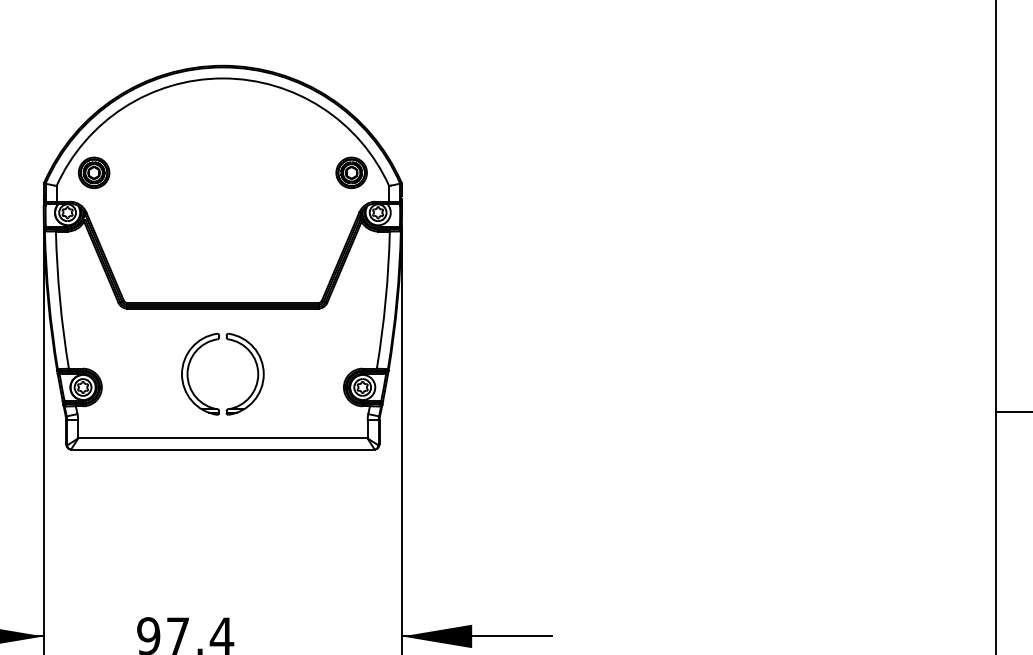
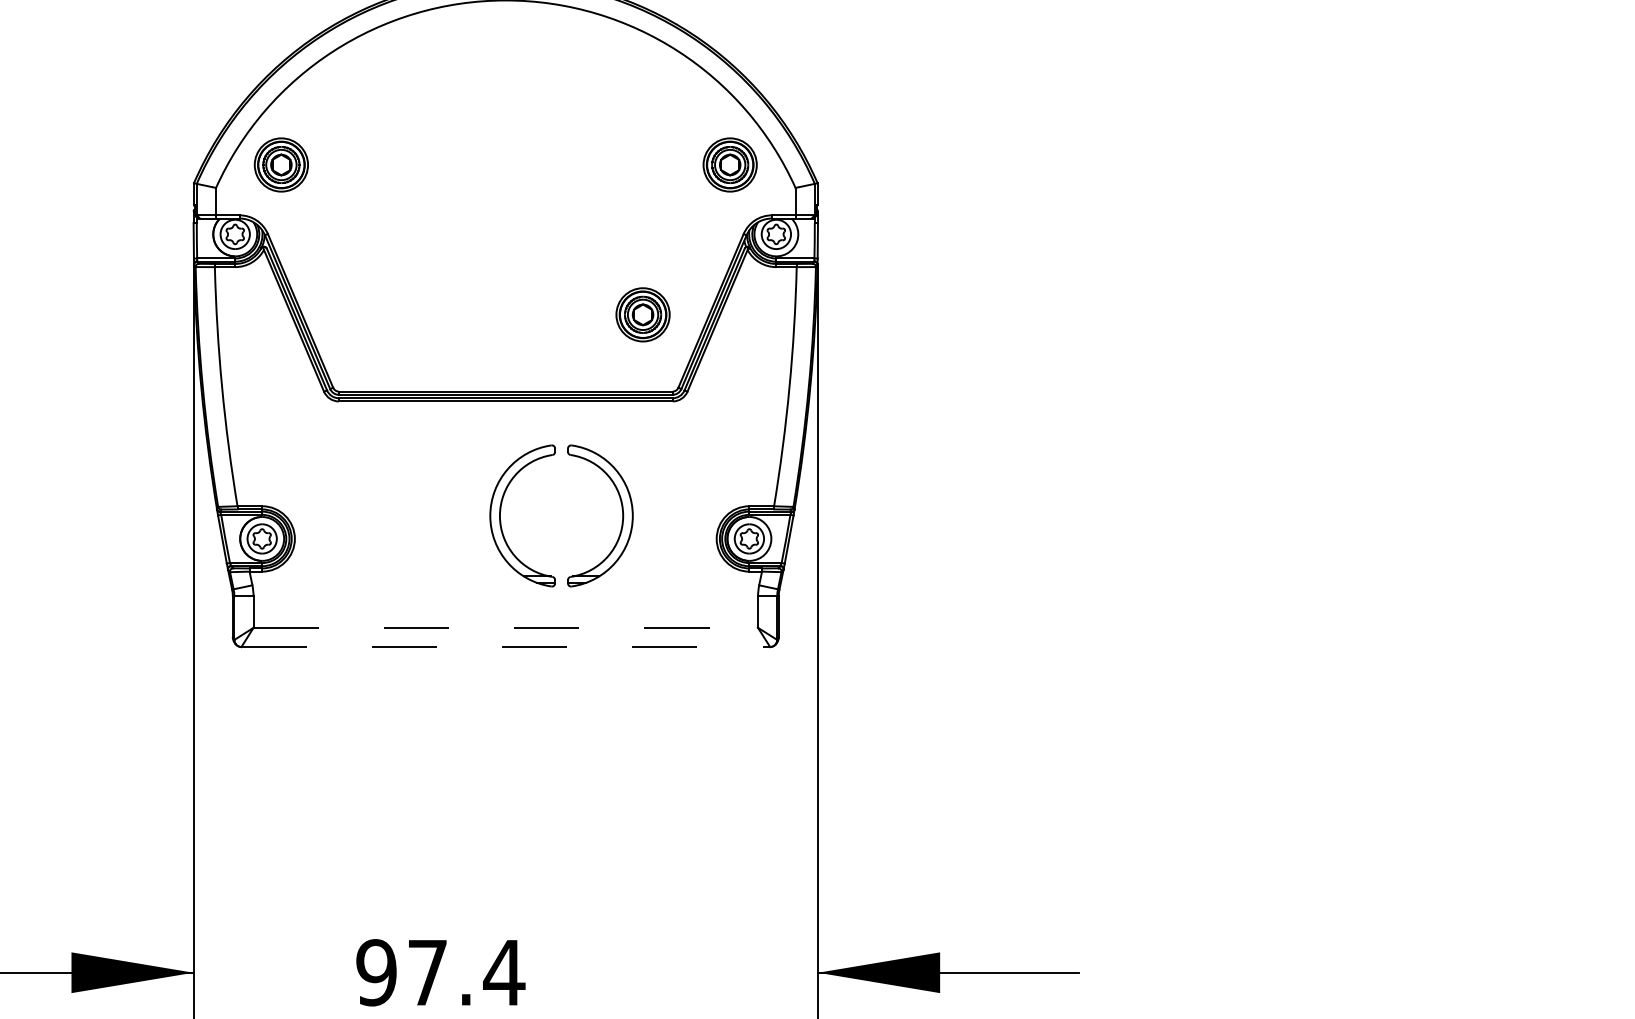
part: (301, 258) -> (642, 314), added
part: (206, 344) -> (533, 464), moved
line: (222, 438) -> (505, 627), solid -> dashed
line: (222, 449) -> (505, 647), solid -> dashed

